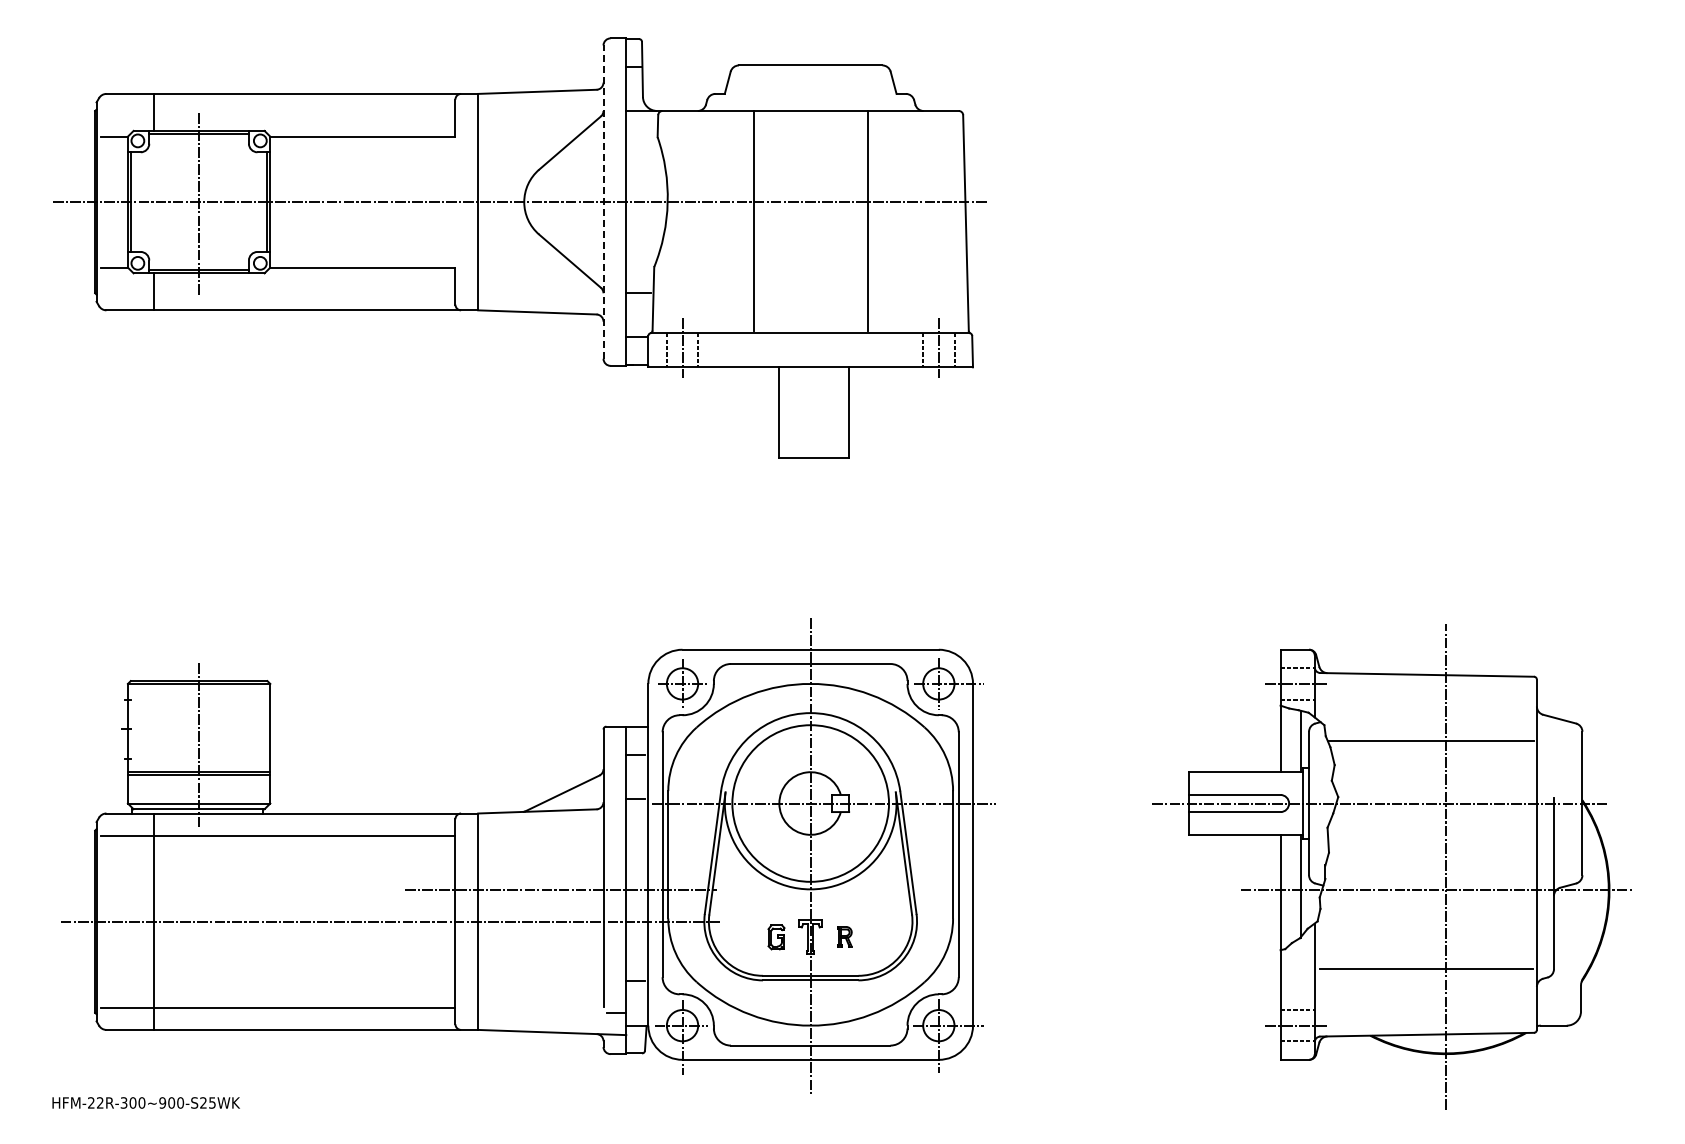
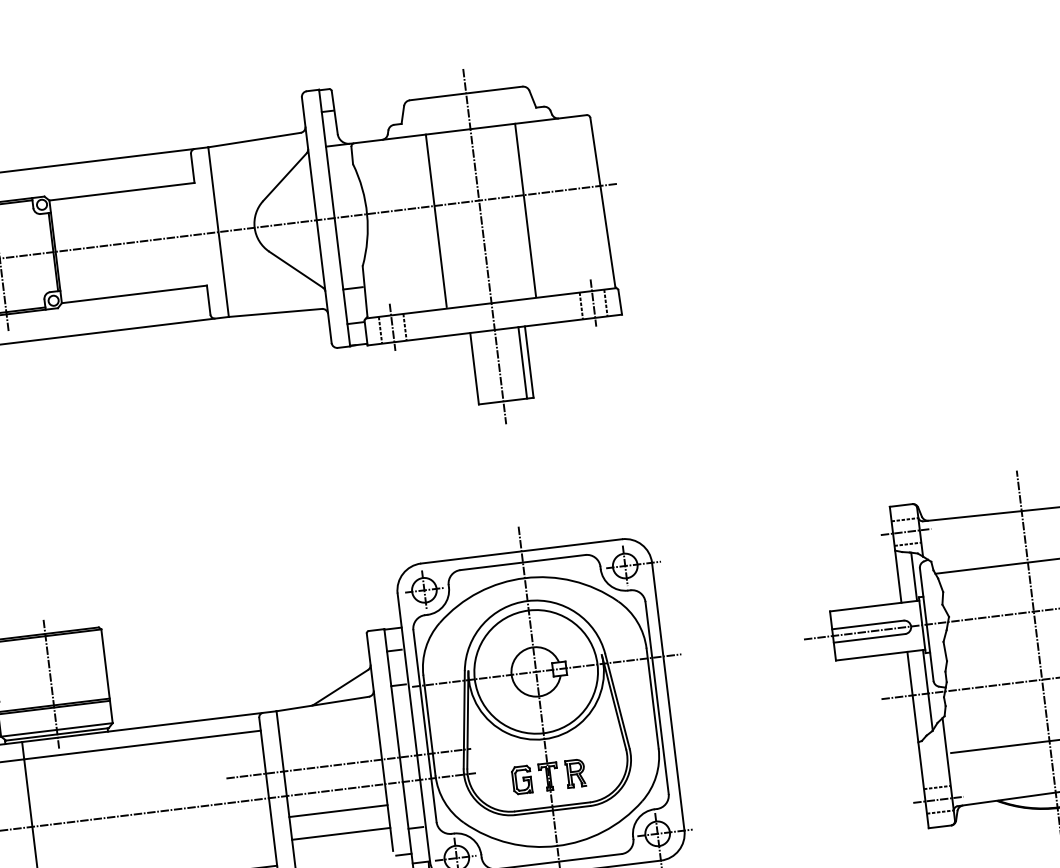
line: (603, 202) -> (316, 220), dashed -> solid
line: (810, 260) -> (484, 246), added
line: (840, 412) -> (522, 362), added
part: (844, 936) -> (575, 772), size x1.67
part: (776, 937) -> (522, 780), size x1.43
line: (540, 948) -> (338, 811), added
line: (540, 977) -> (340, 833), added

